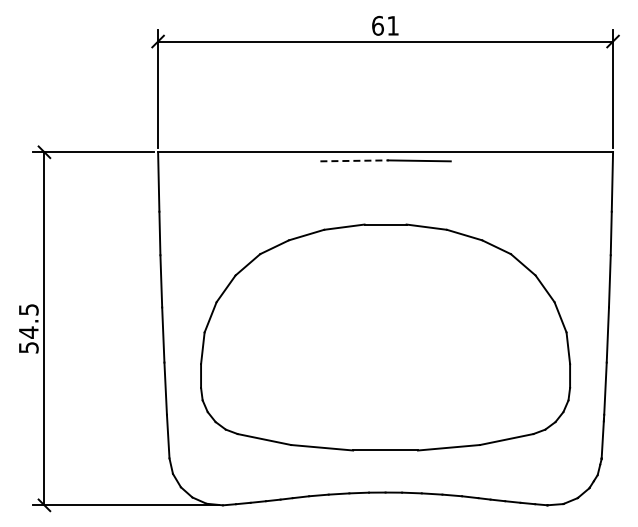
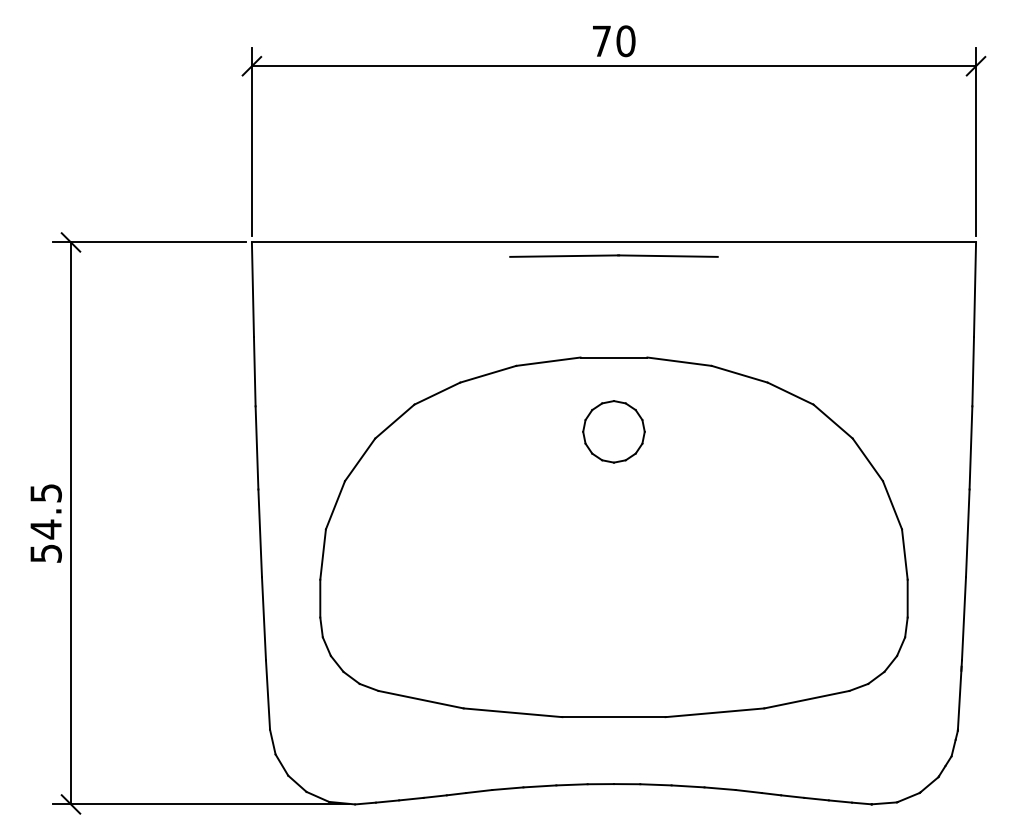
text: (385, 25) -> (613, 40), 61 -> 70
line: (355, 160) -> (566, 255), dashed -> solid
part: (385, 270) -> (613, 430), added

